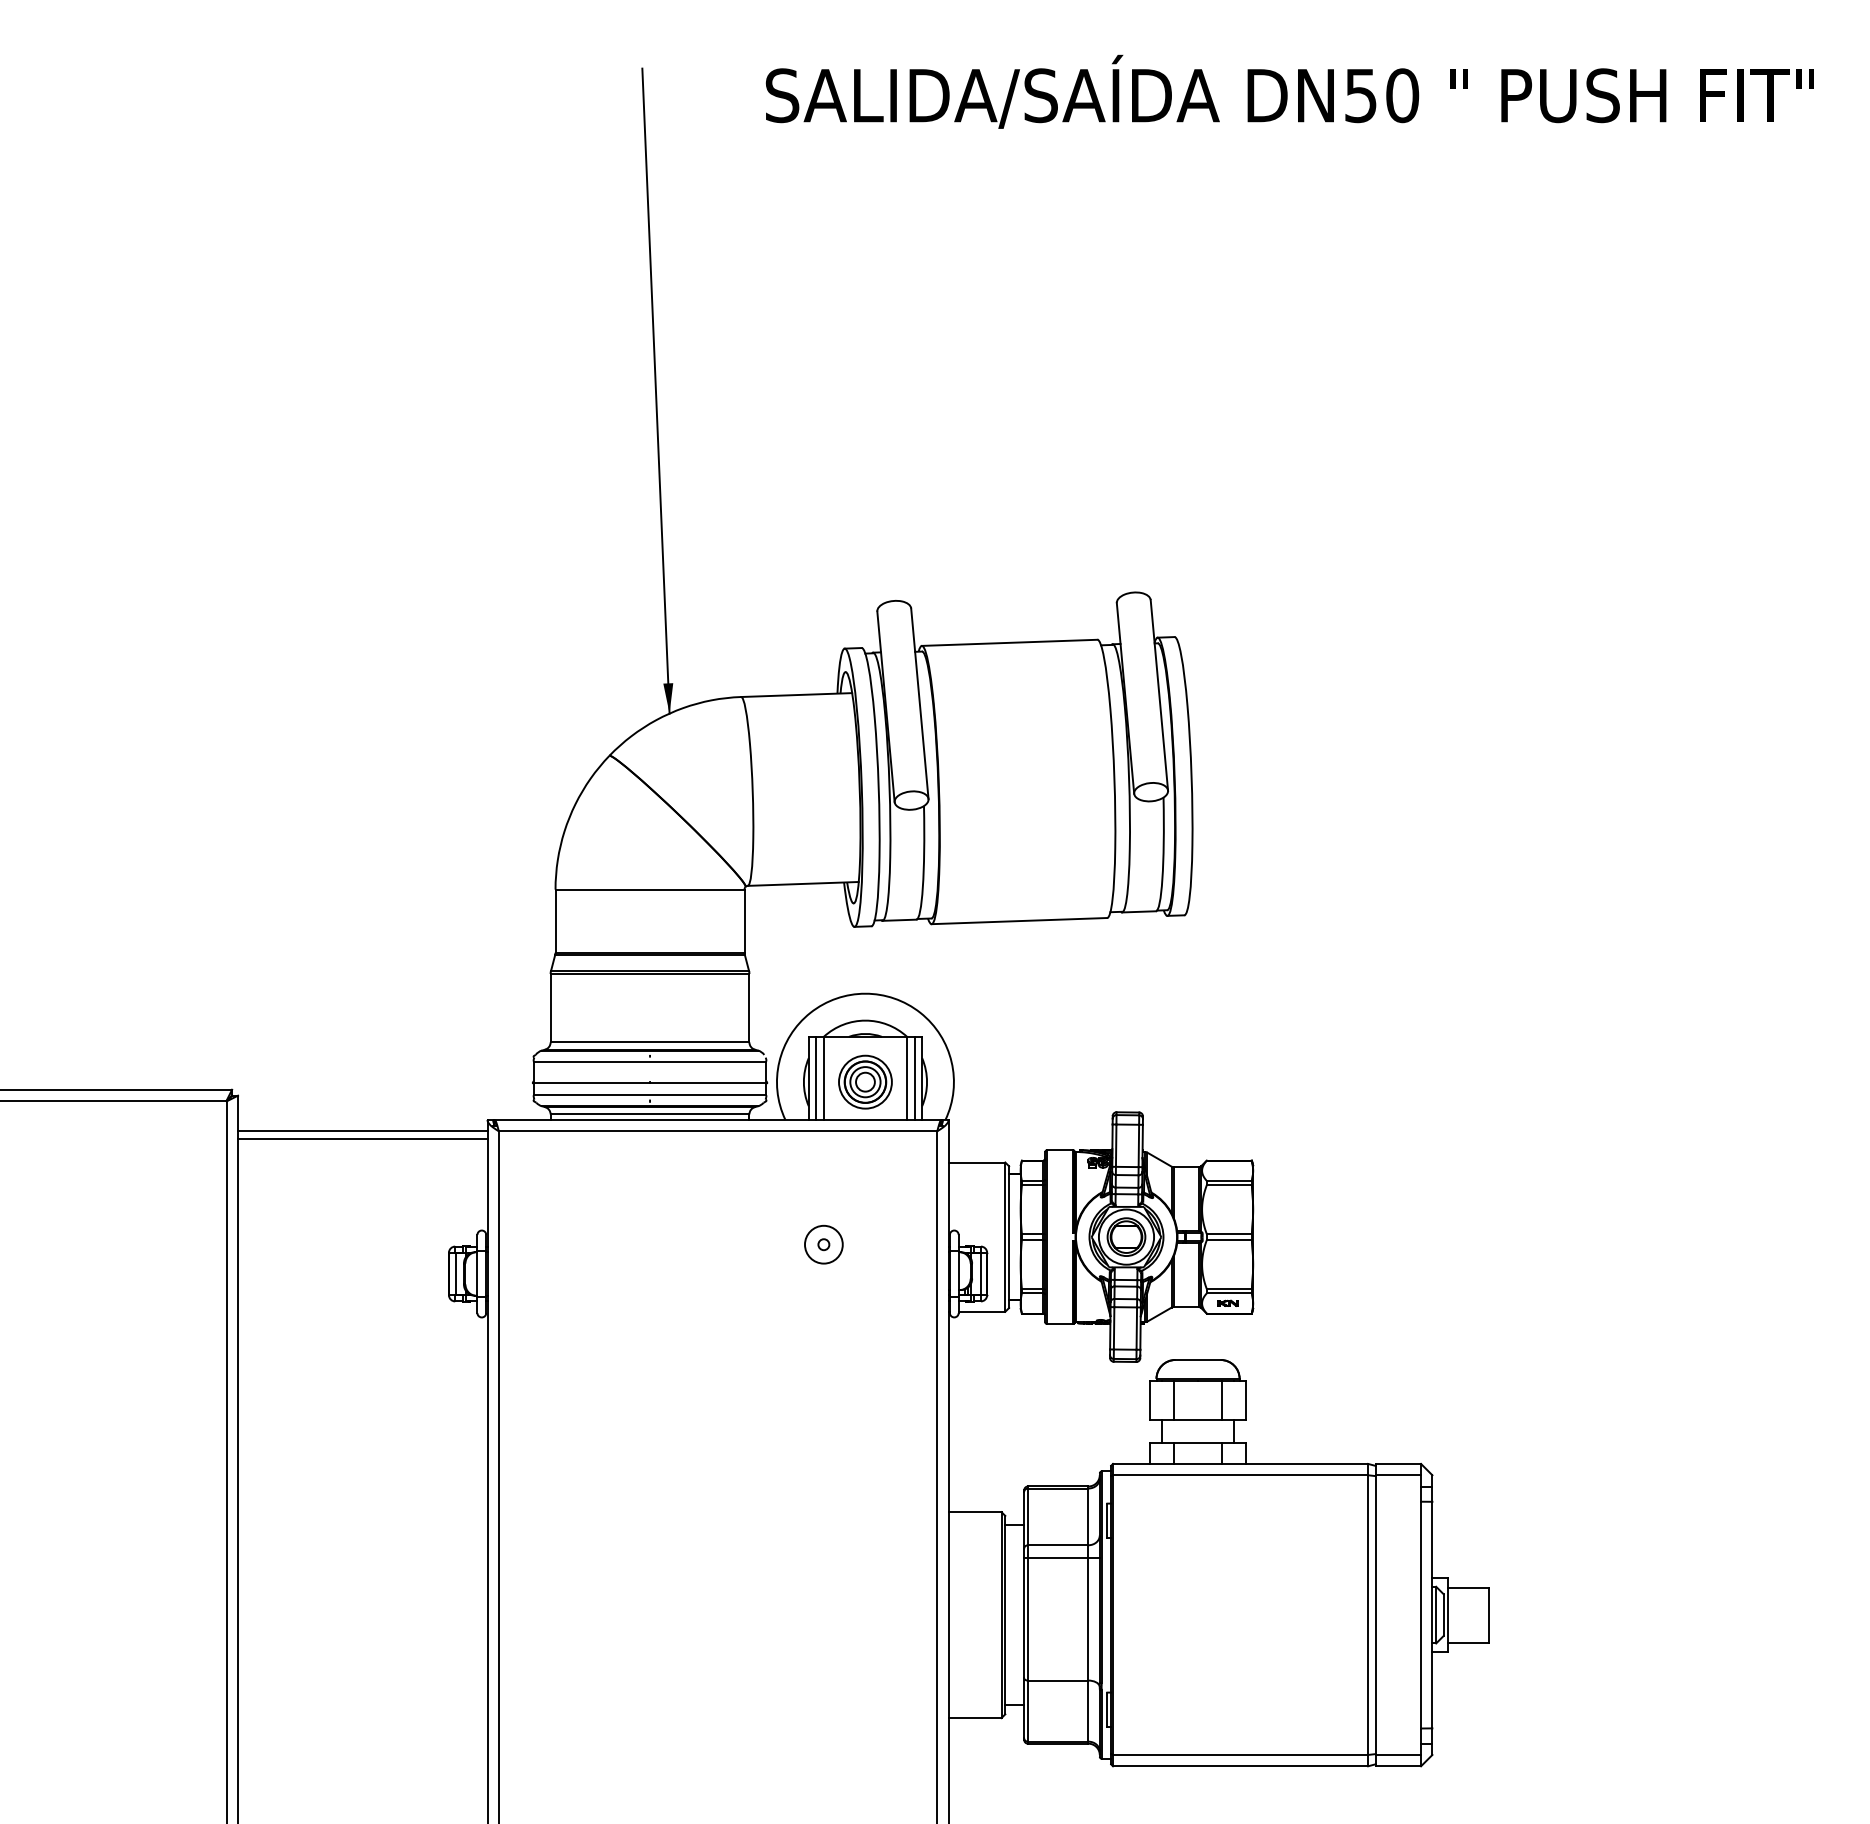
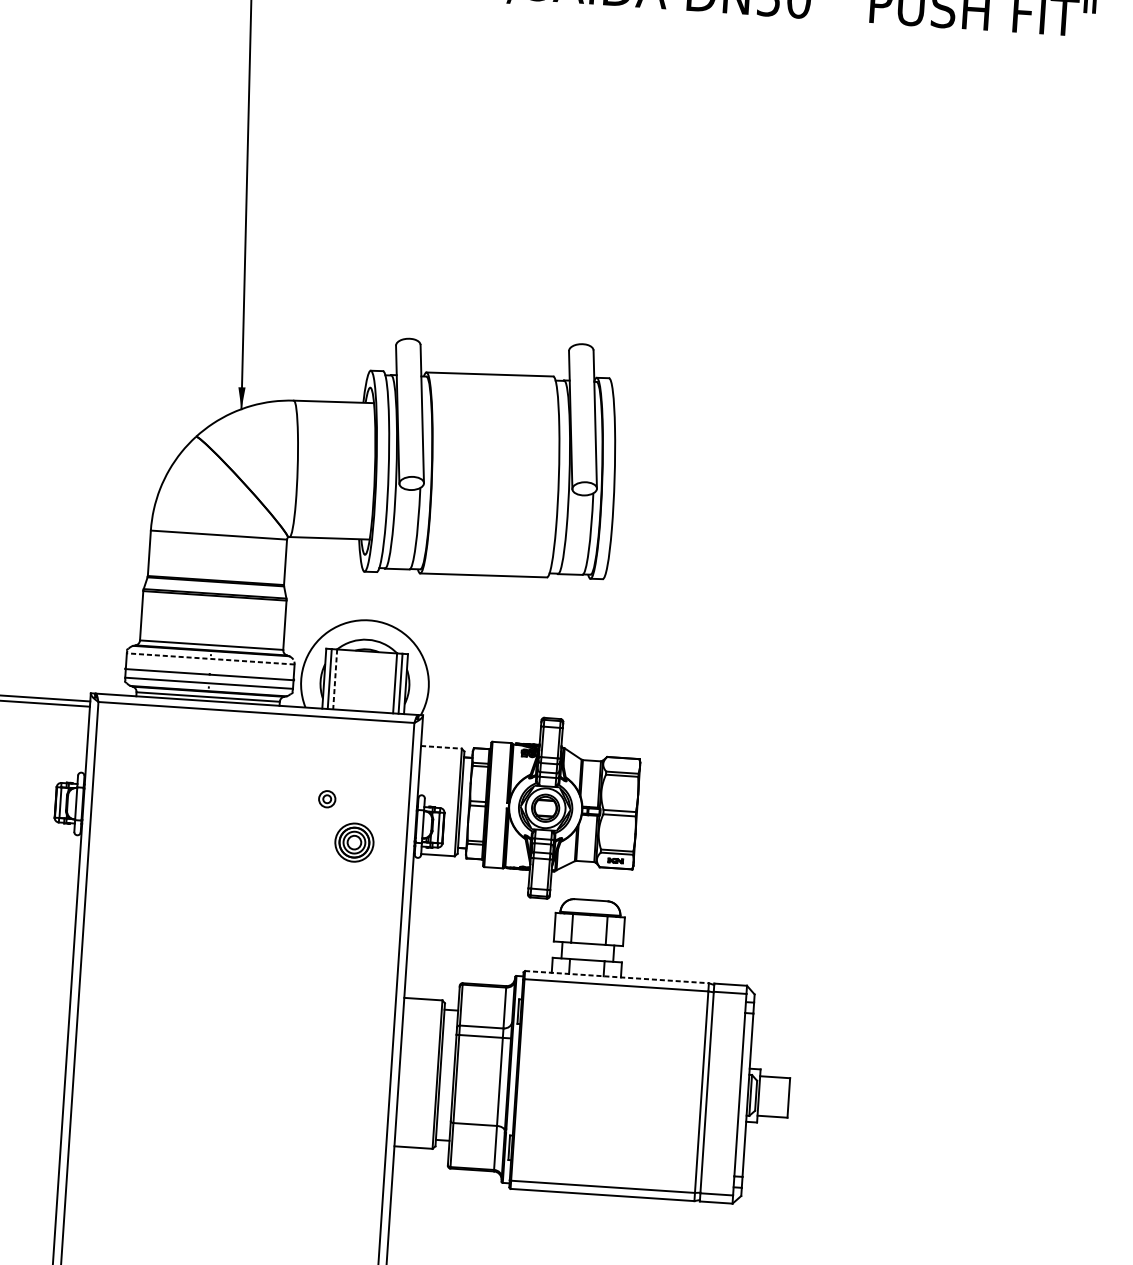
line: (649, 1061) -> (210, 658), solid -> dashed
line: (823, 1078) -> (334, 679), solid -> dashed
part: (865, 1081) -> (354, 842), moved
line: (977, 1162) -> (441, 747), solid -> dashed
circle: (823, 1244) -> (326, 799), size x0.6
line: (1240, 1463) -> (616, 976), solid -> dashed

